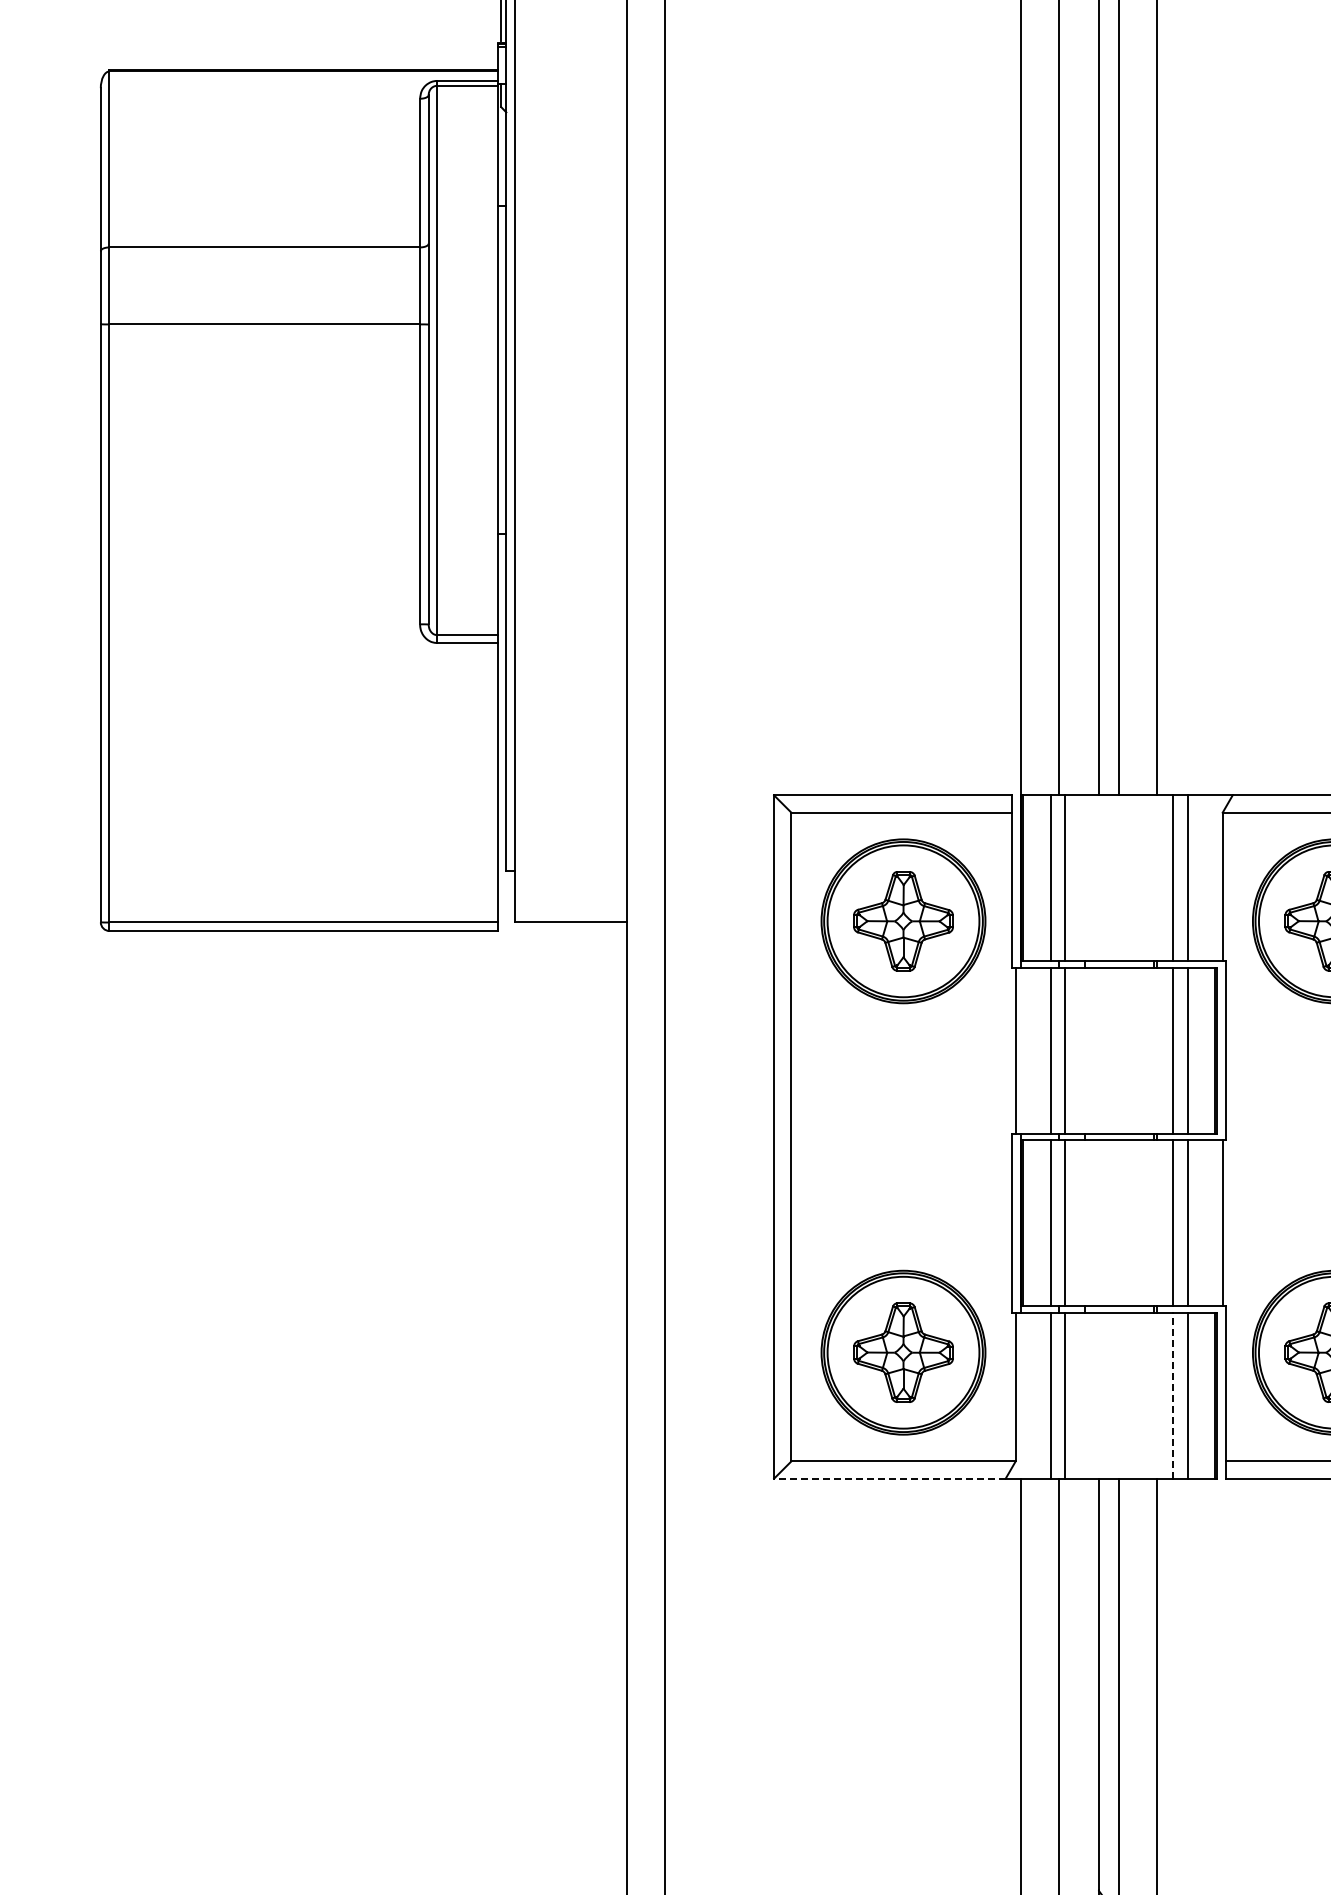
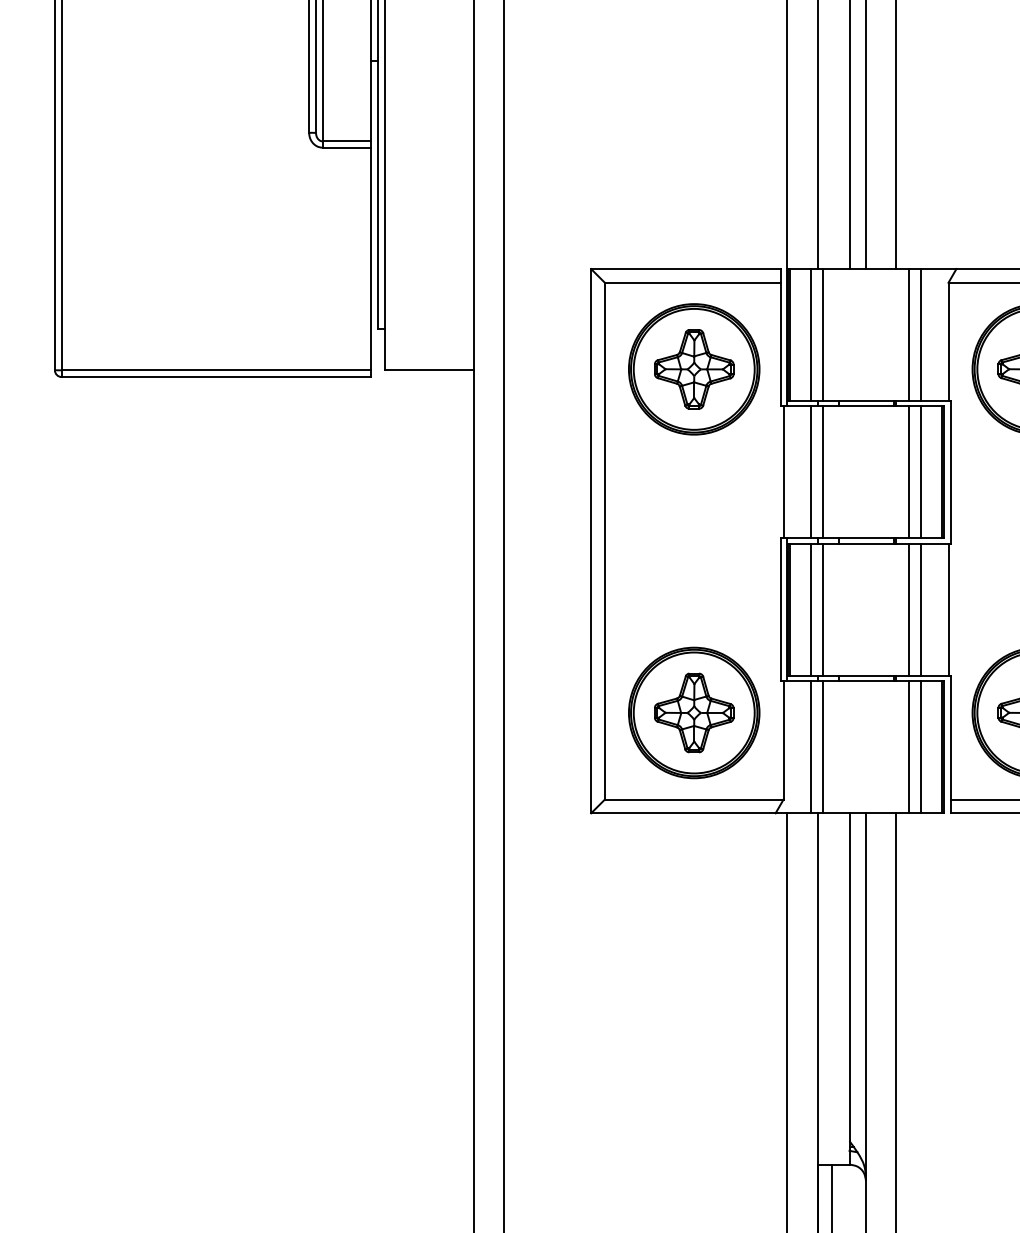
line: (1172, 1395) -> (908, 747), dashed -> solid
line: (889, 1478) -> (683, 813), dashed -> solid

